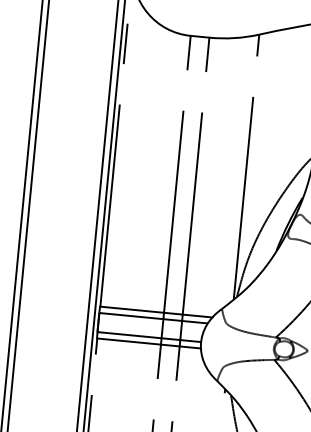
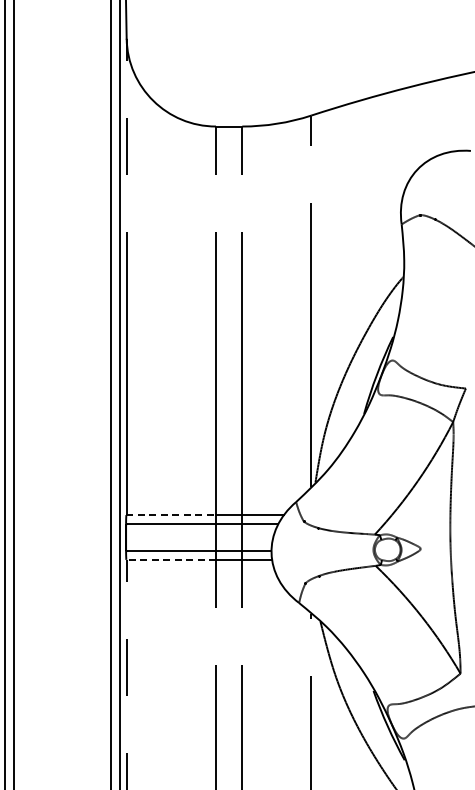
line: (132, 309) -> (171, 515), solid -> dashed
line: (129, 341) -> (171, 559), solid -> dashed

